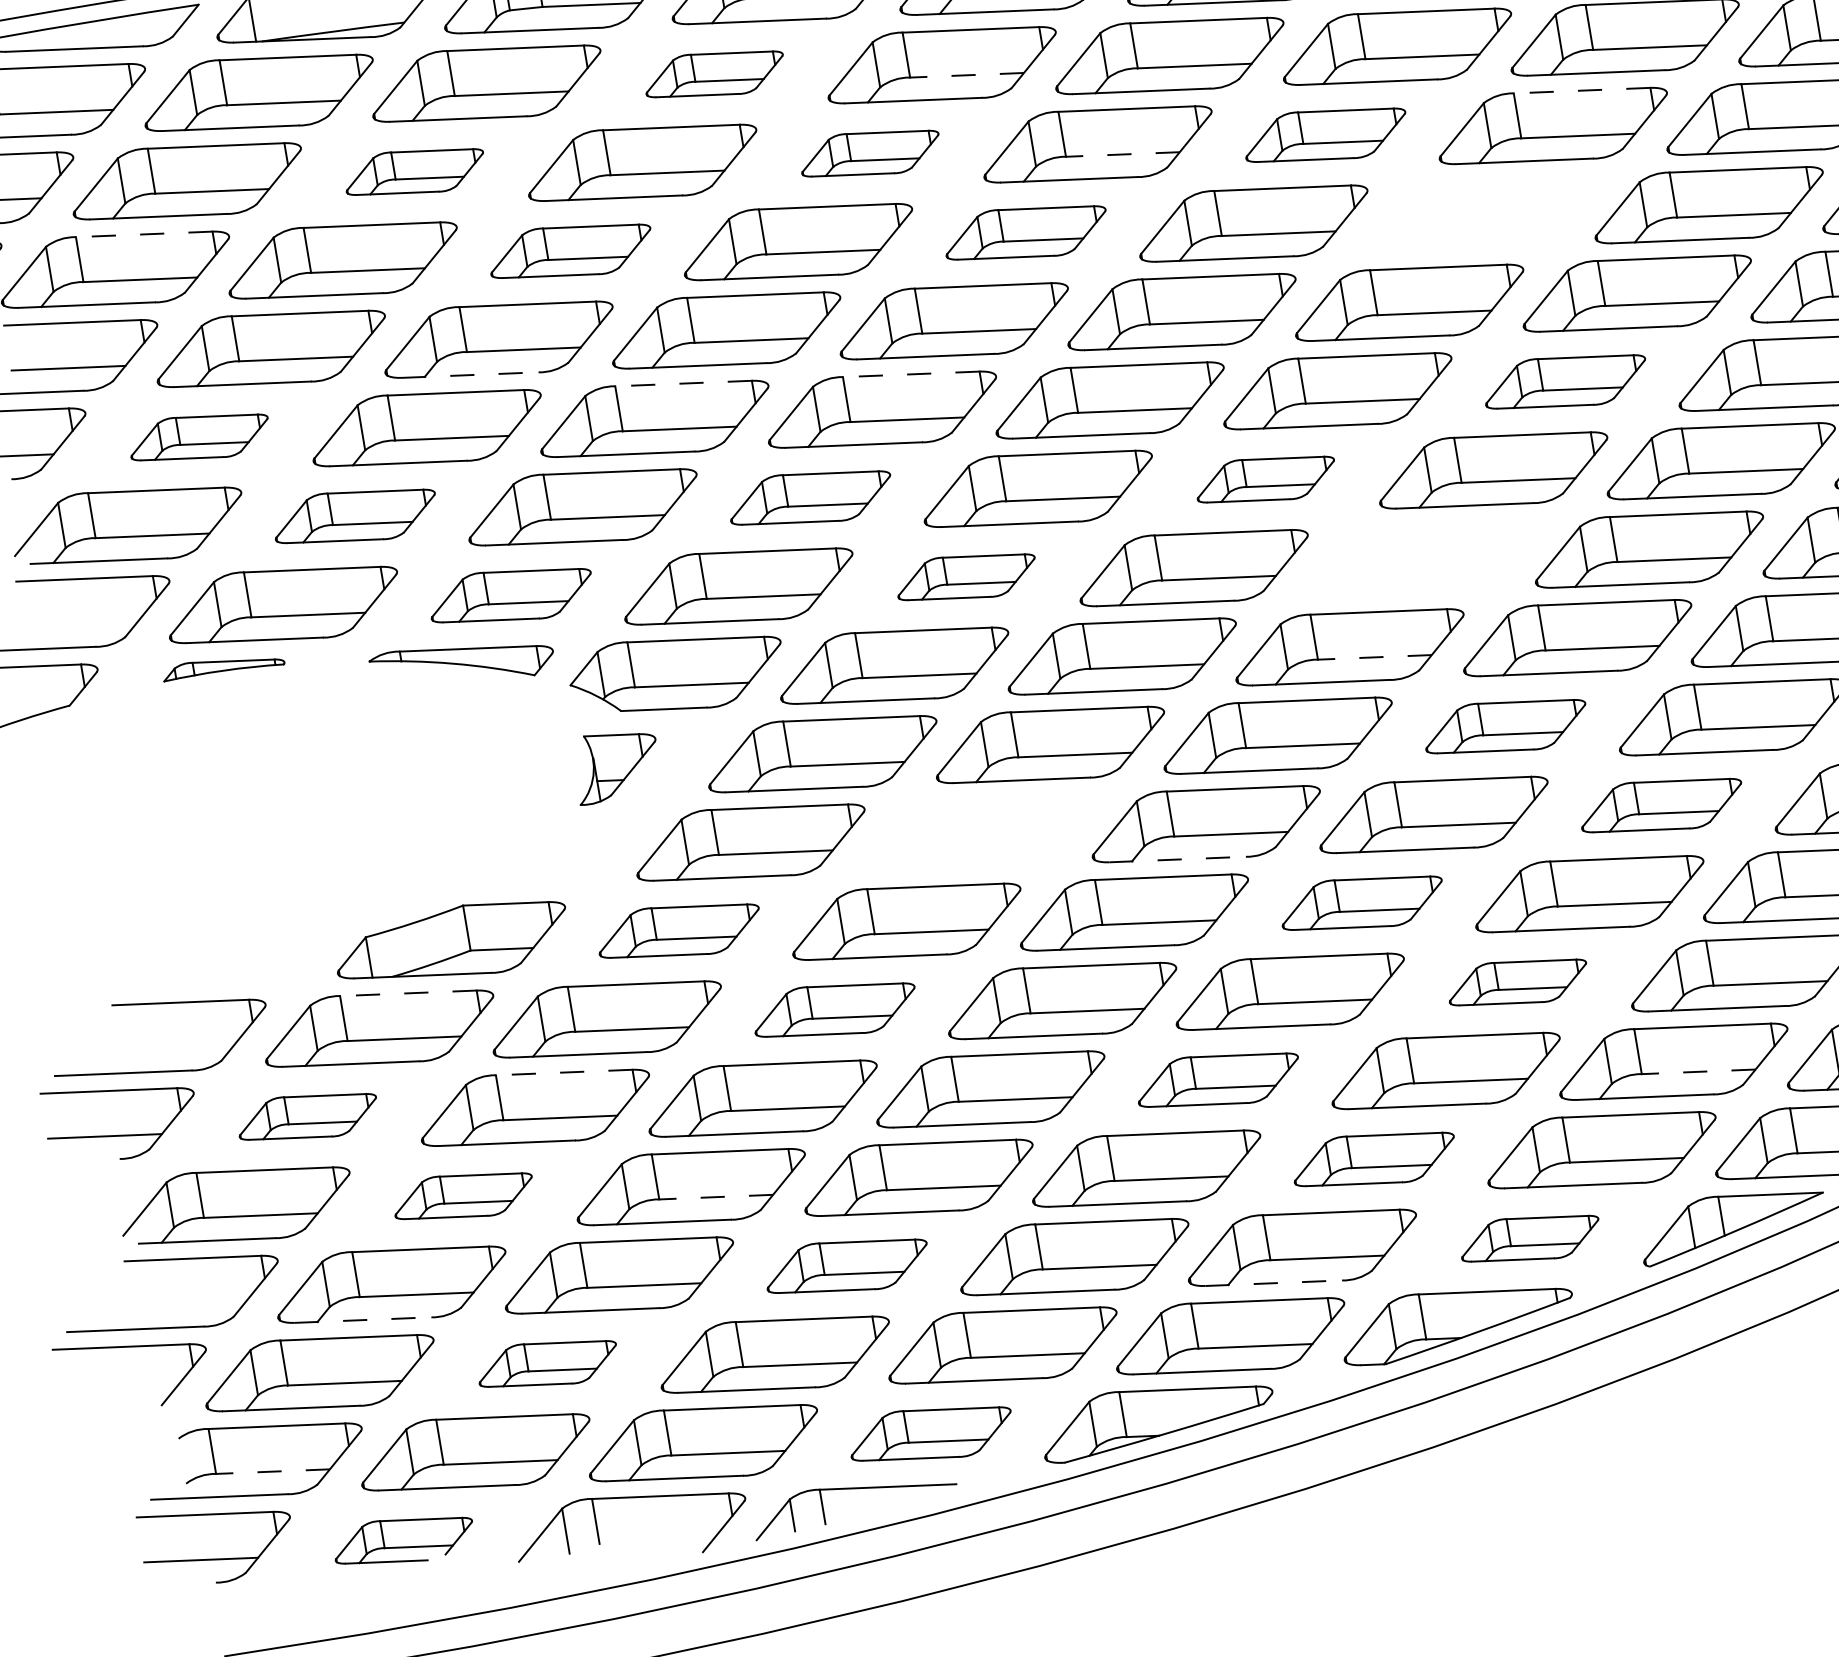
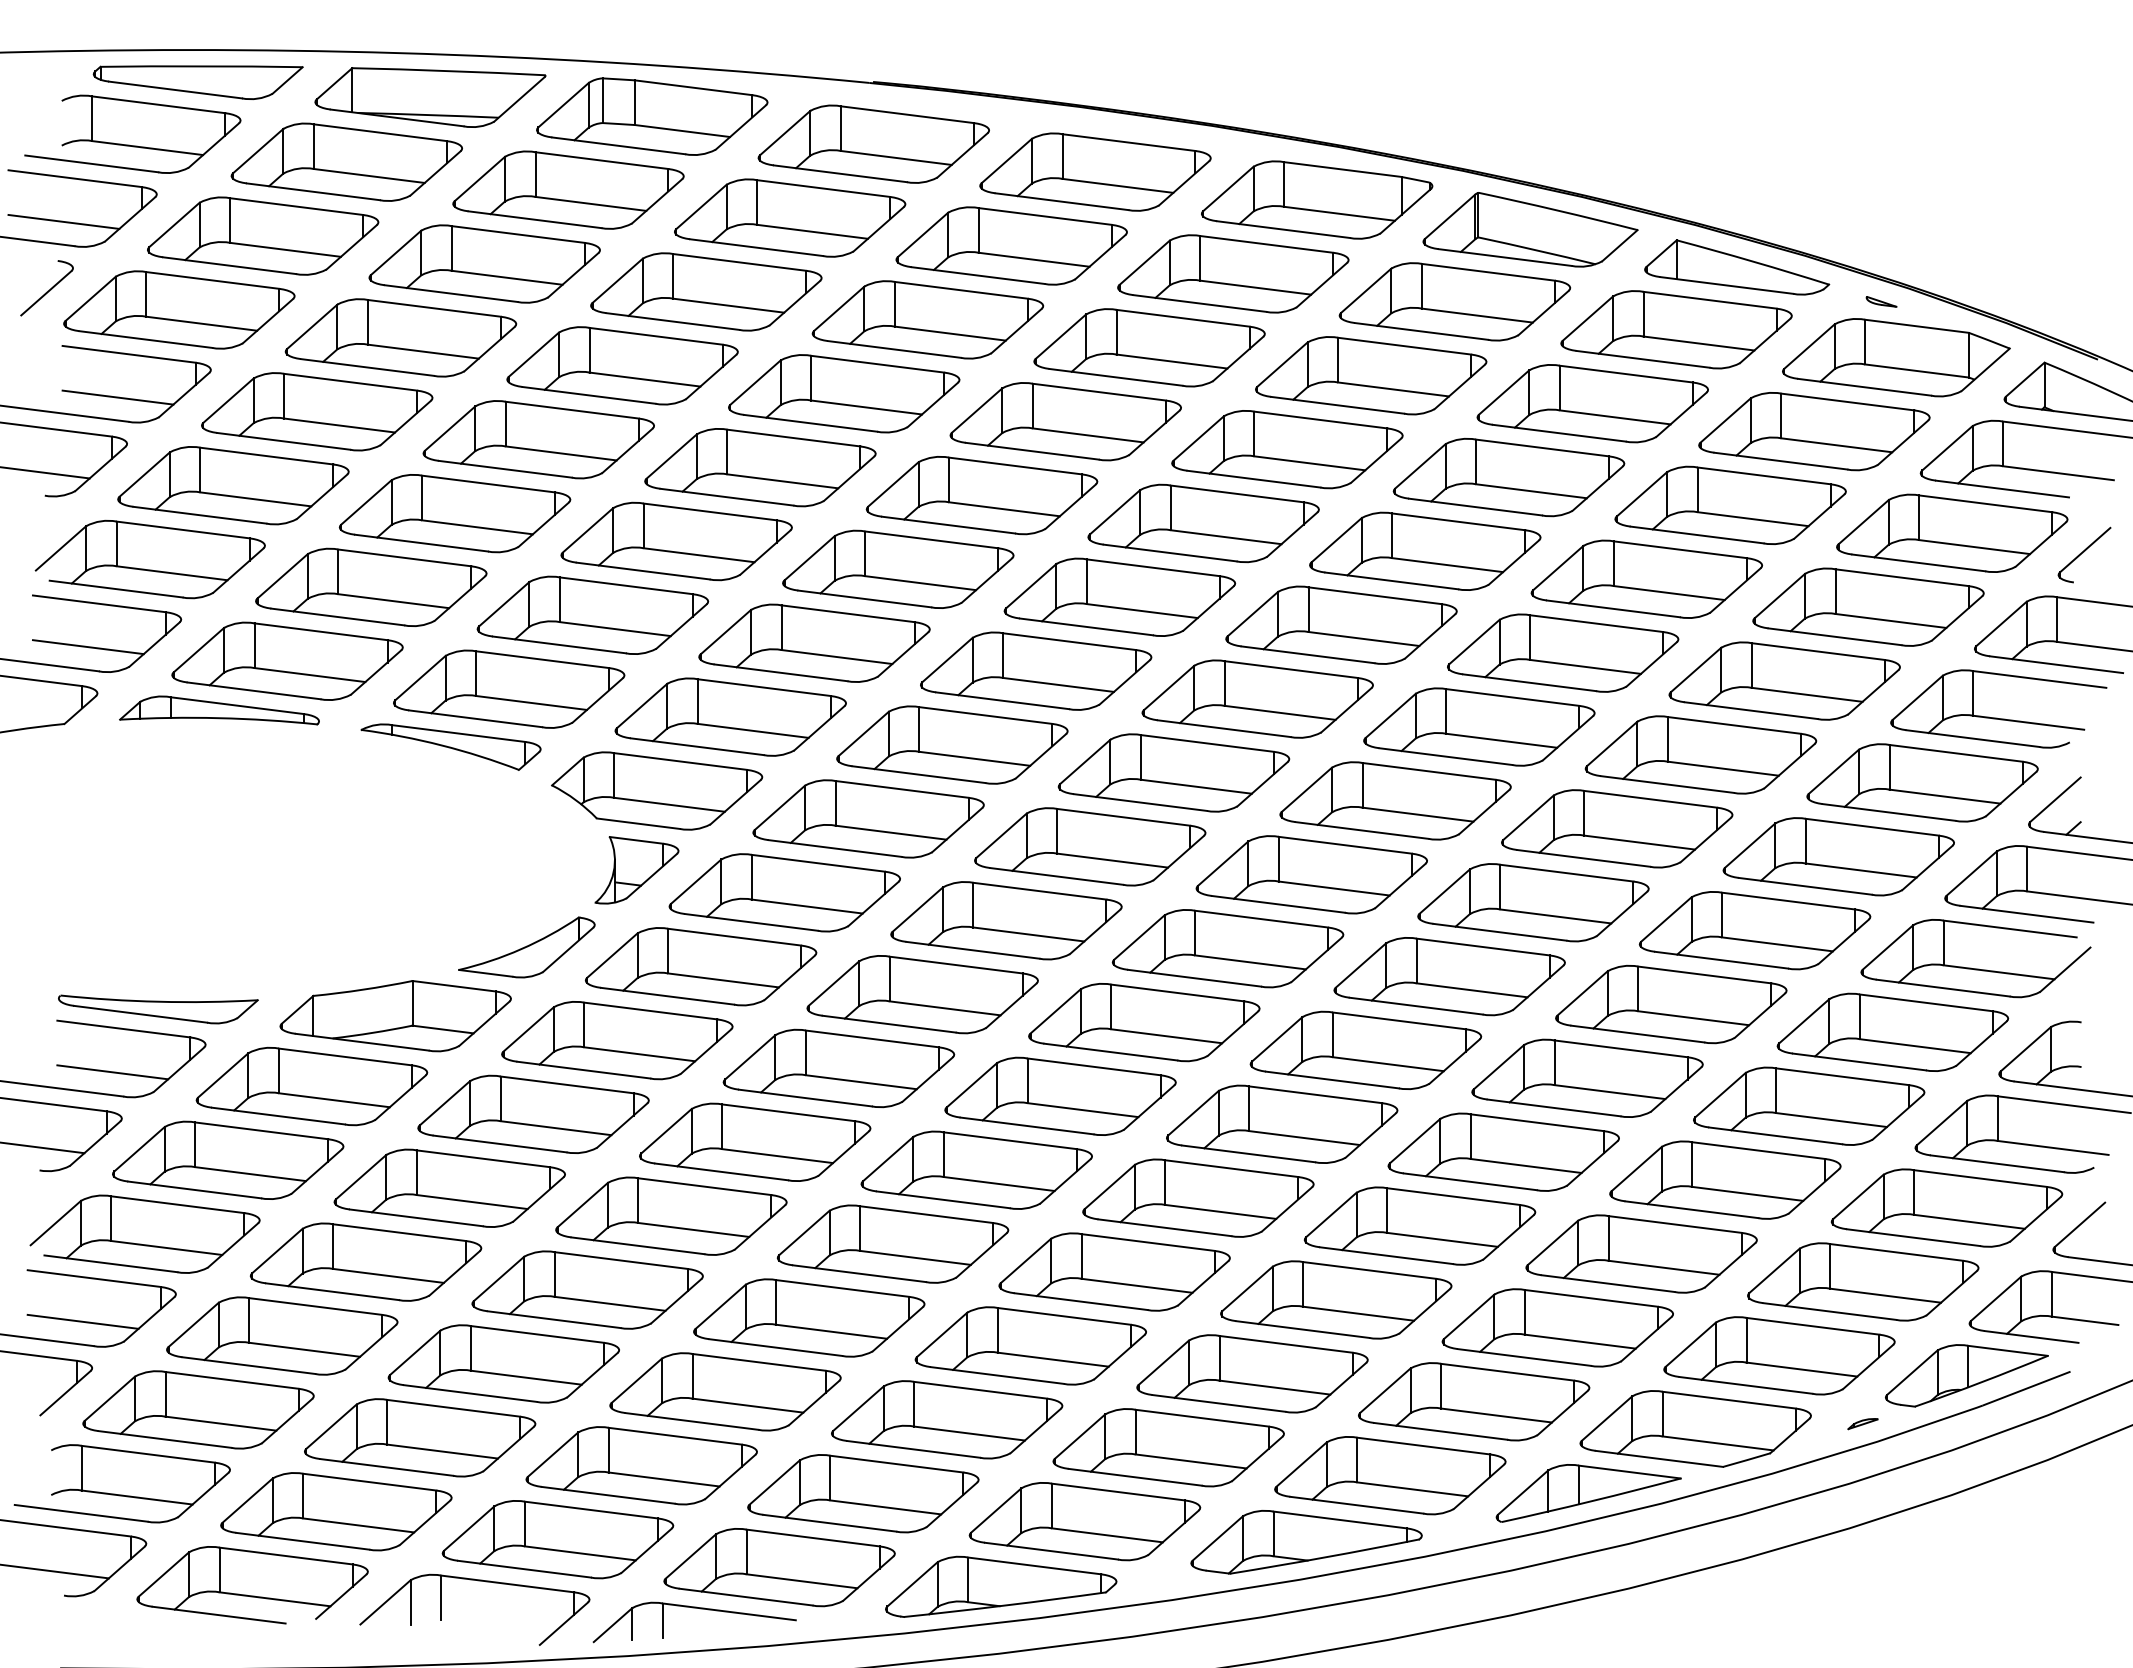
part: (714, 73) -> (790, 217), size x1.67
line: (967, 74) -> (1034, 259), dashed -> solid
line: (1581, 91) -> (1625, 374), dashed -> solid
part: (1325, 134) -> (1371, 375), size x1.43
part: (869, 153) -> (927, 319), size x1.67
line: (1123, 154) -> (1172, 361), dashed -> solid
part: (414, 171) -> (484, 263), size x1.67
part: (1480, 214) -> (1508, 477), added
part: (1025, 232) -> (1065, 421), size x1.43
line: (143, 234) -> (212, 280), dashed -> solid
part: (570, 250) -> (622, 365), size x1.43
line: (910, 374) -> (931, 539), dashed -> solid
line: (470, 375) -> (505, 469), dashed -> solid
part: (1565, 381) -> (1563, 652), size x1.43
line: (682, 383) -> (709, 511), dashed -> solid
part: (199, 437) -> (233, 485), size x1.67
part: (1265, 479) -> (1257, 698), size x1.67
part: (810, 497) -> (814, 642), size x1.43
part: (355, 515) -> (371, 586), size x1.43
part: (1421, 558) -> (1395, 800), added
part: (966, 576) -> (952, 744), size x1.67
part: (511, 594) -> (509, 688), size x1.43
line: (79, 624) -> (87, 647), added
line: (1375, 657) -> (1334, 888), dashed -> solid
part: (223, 665) -> (219, 710), size x1.67
part: (1505, 726) -> (1449, 976), size x1.43
part: (616, 765) -> (636, 870), moved
part: (1661, 804) -> (1587, 1077), size x1.43
part: (978, 833) -> (922, 994), added
part: (572, 852) -> (526, 947), added
line: (1178, 859) -> (1111, 1052), dashed -> solid
part: (1362, 902) -> (1282, 1123), size x1.43
part: (679, 930) -> (617, 1040), size x1.43
part: (212, 977) -> (158, 1009), added
part: (1517, 982) -> (1419, 1225), size x1.67
line: (407, 993) -> (344, 1056), dashed -> solid
part: (835, 1009) -> (755, 1141), size x1.43
line: (176, 1048) -> (112, 1072), added
line: (1698, 1071) -> (1580, 1341), dashed -> solid
line: (563, 1072) -> (482, 1158), dashed -> solid
part: (1218, 1079) -> (1114, 1271), size x1.43
part: (307, 1116) -> (228, 1159), size x1.67
part: (1374, 1159) -> (1252, 1373), size x1.43
part: (462, 1195) -> (365, 1261), size x1.67
line: (716, 1196) -> (610, 1303), dashed -> solid
part: (1530, 1238) -> (1390, 1475), size x1.67
part: (847, 1265) -> (725, 1391), size x1.43
line: (1274, 1283) -> (1135, 1477), dashed -> solid
line: (188, 1303) -> (82, 1321), added
line: (363, 1319) -> (249, 1365), dashed -> solid
part: (547, 1363) -> (420, 1437), size x1.67
part: (931, 1433) -> (779, 1567), size x1.43
line: (273, 1471) -> (137, 1497), dashed -> solid
part: (403, 1540) -> (252, 1585), size x1.67

